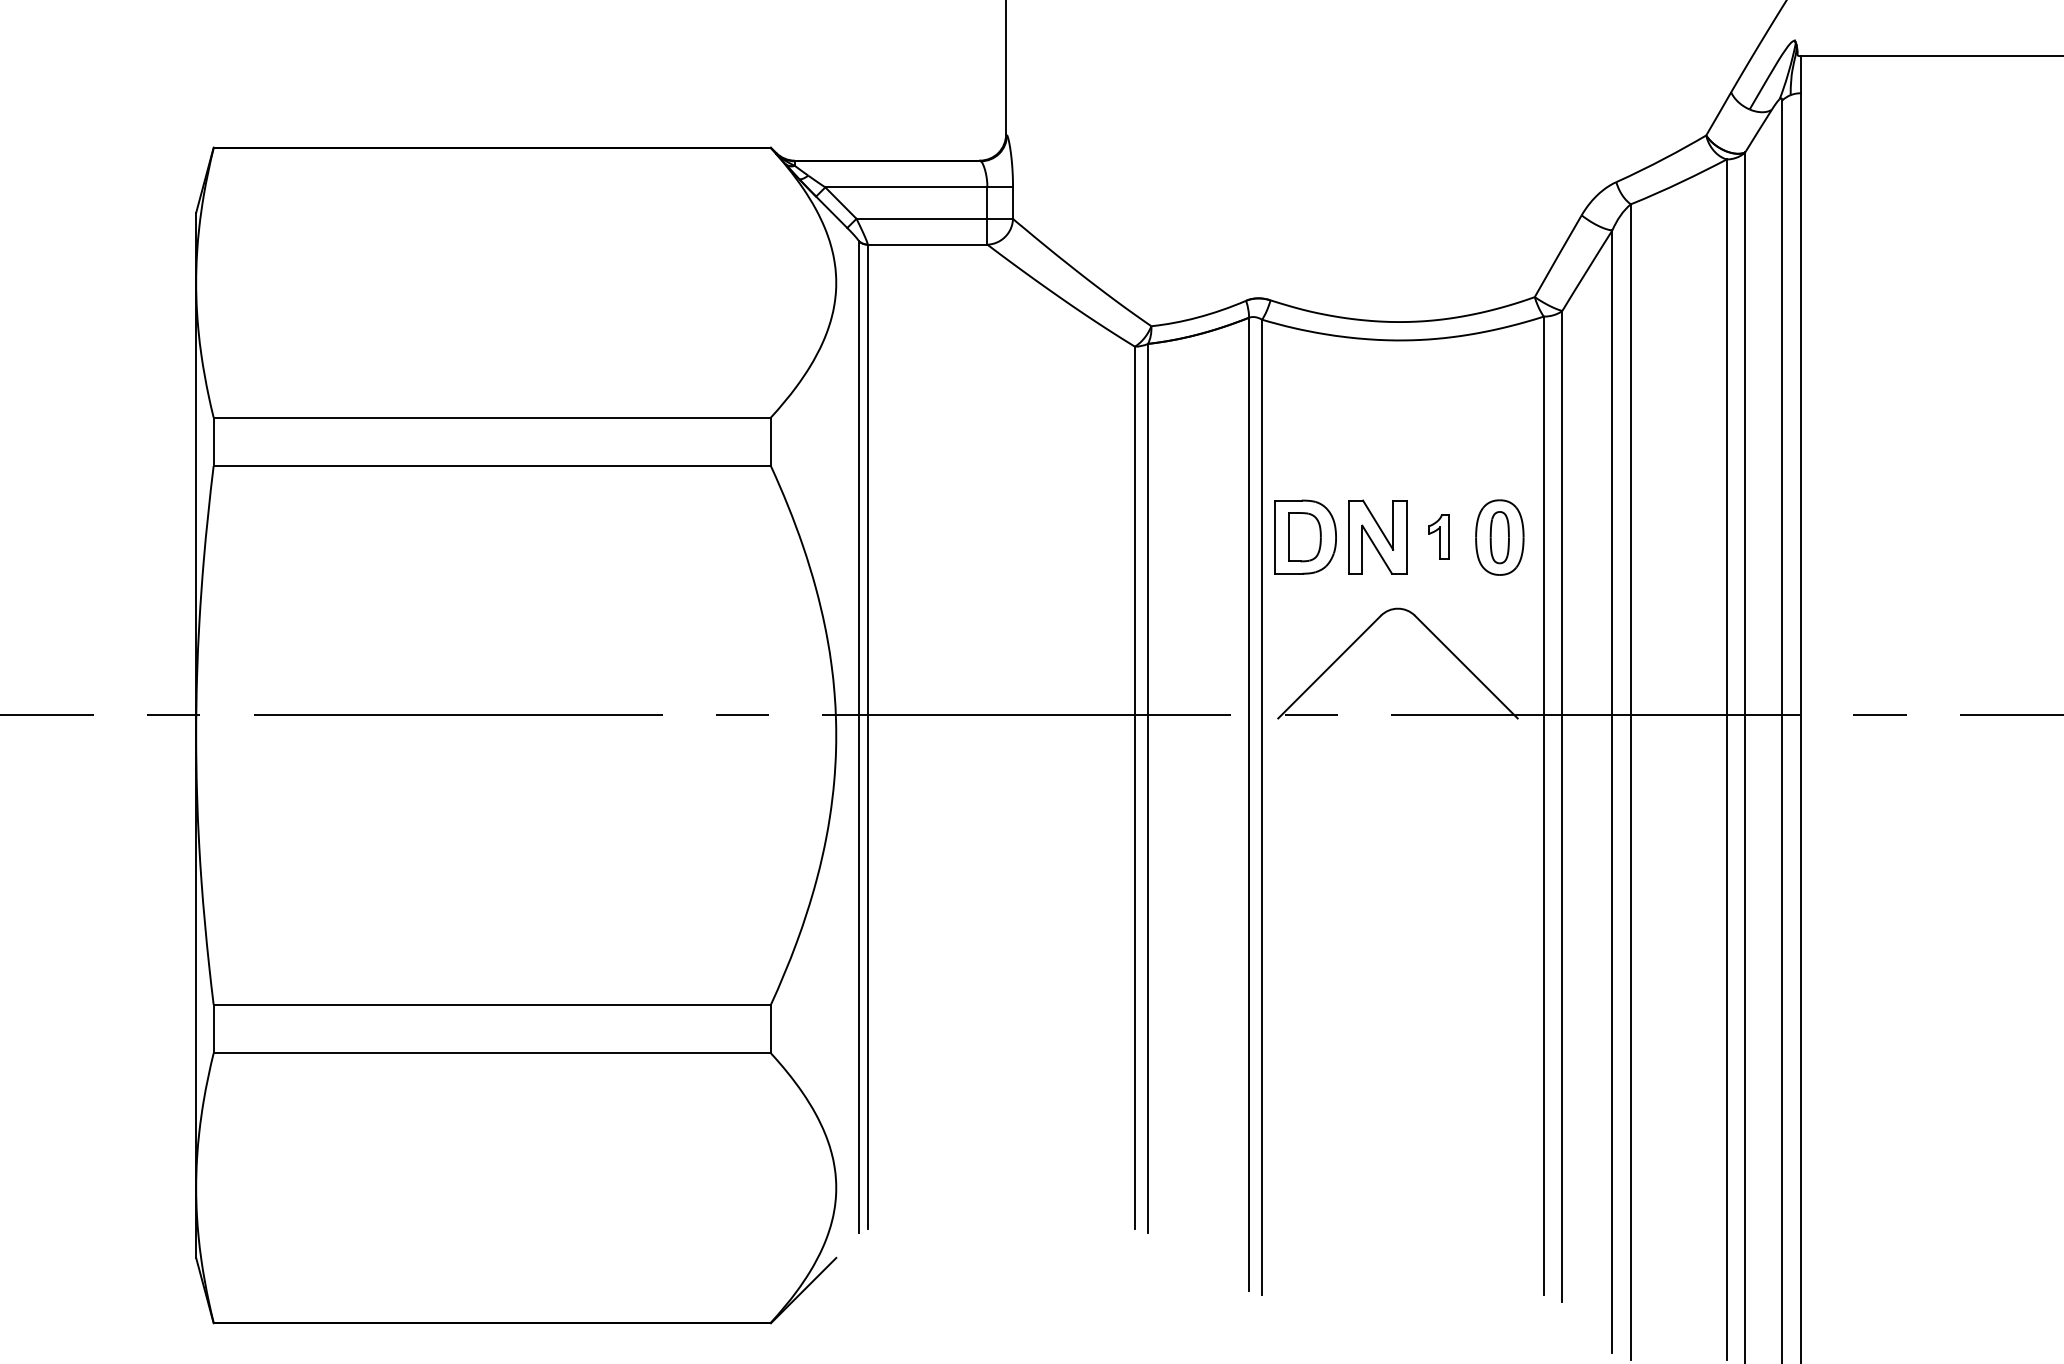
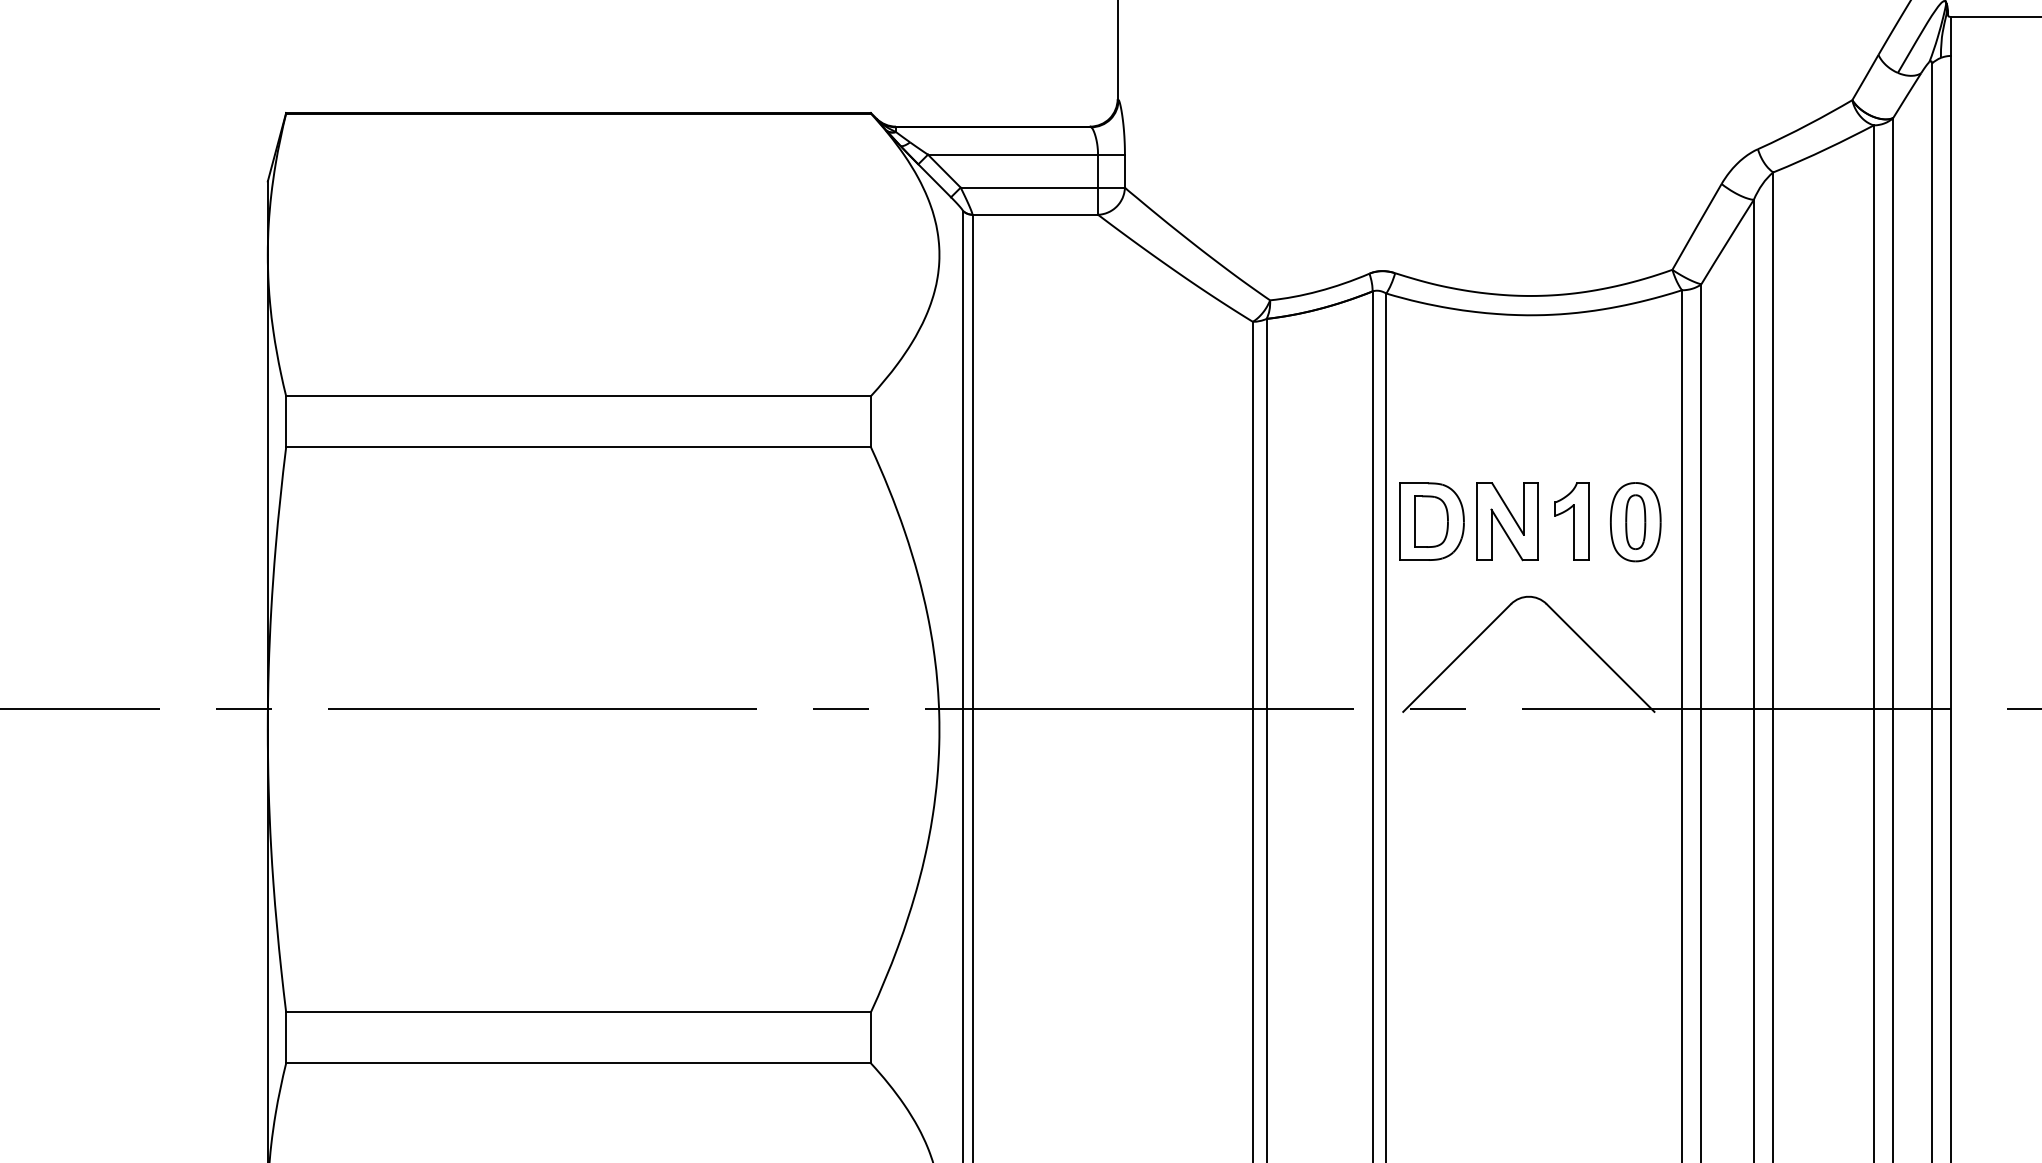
part: (1438, 536) -> (1571, 520), size x1.67

